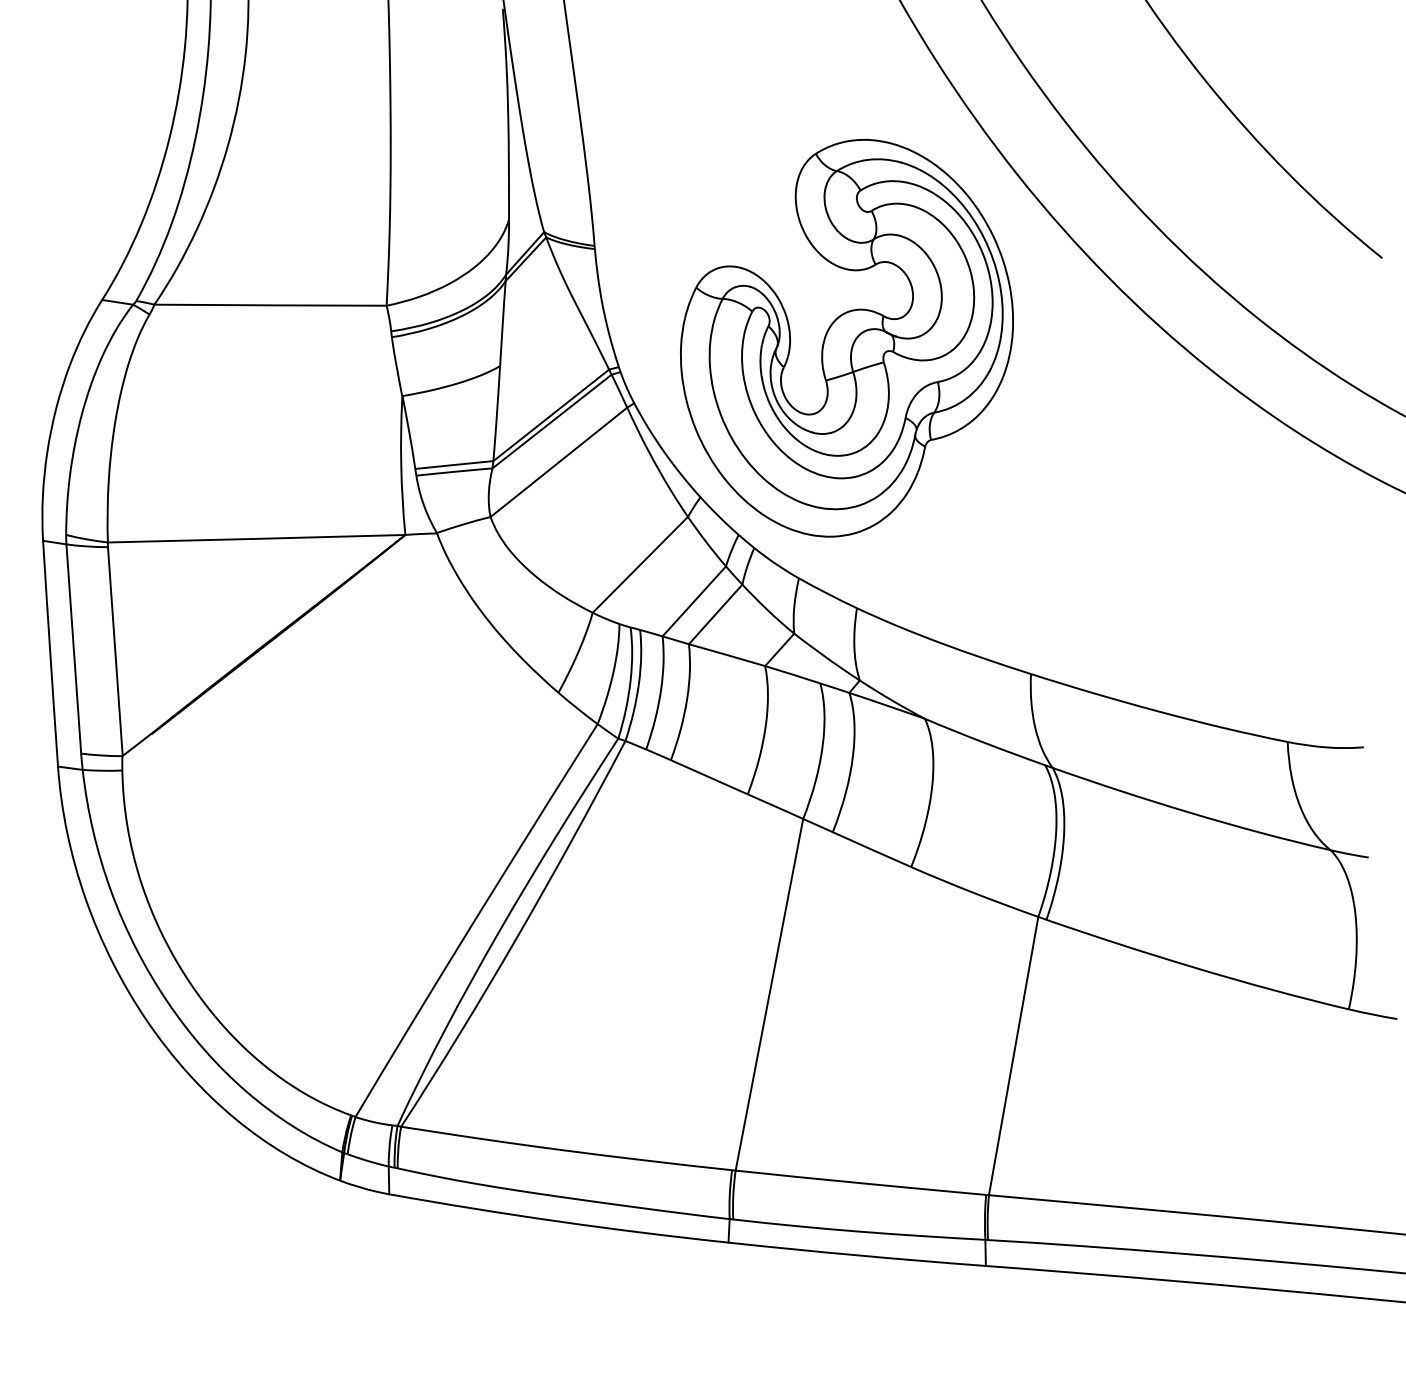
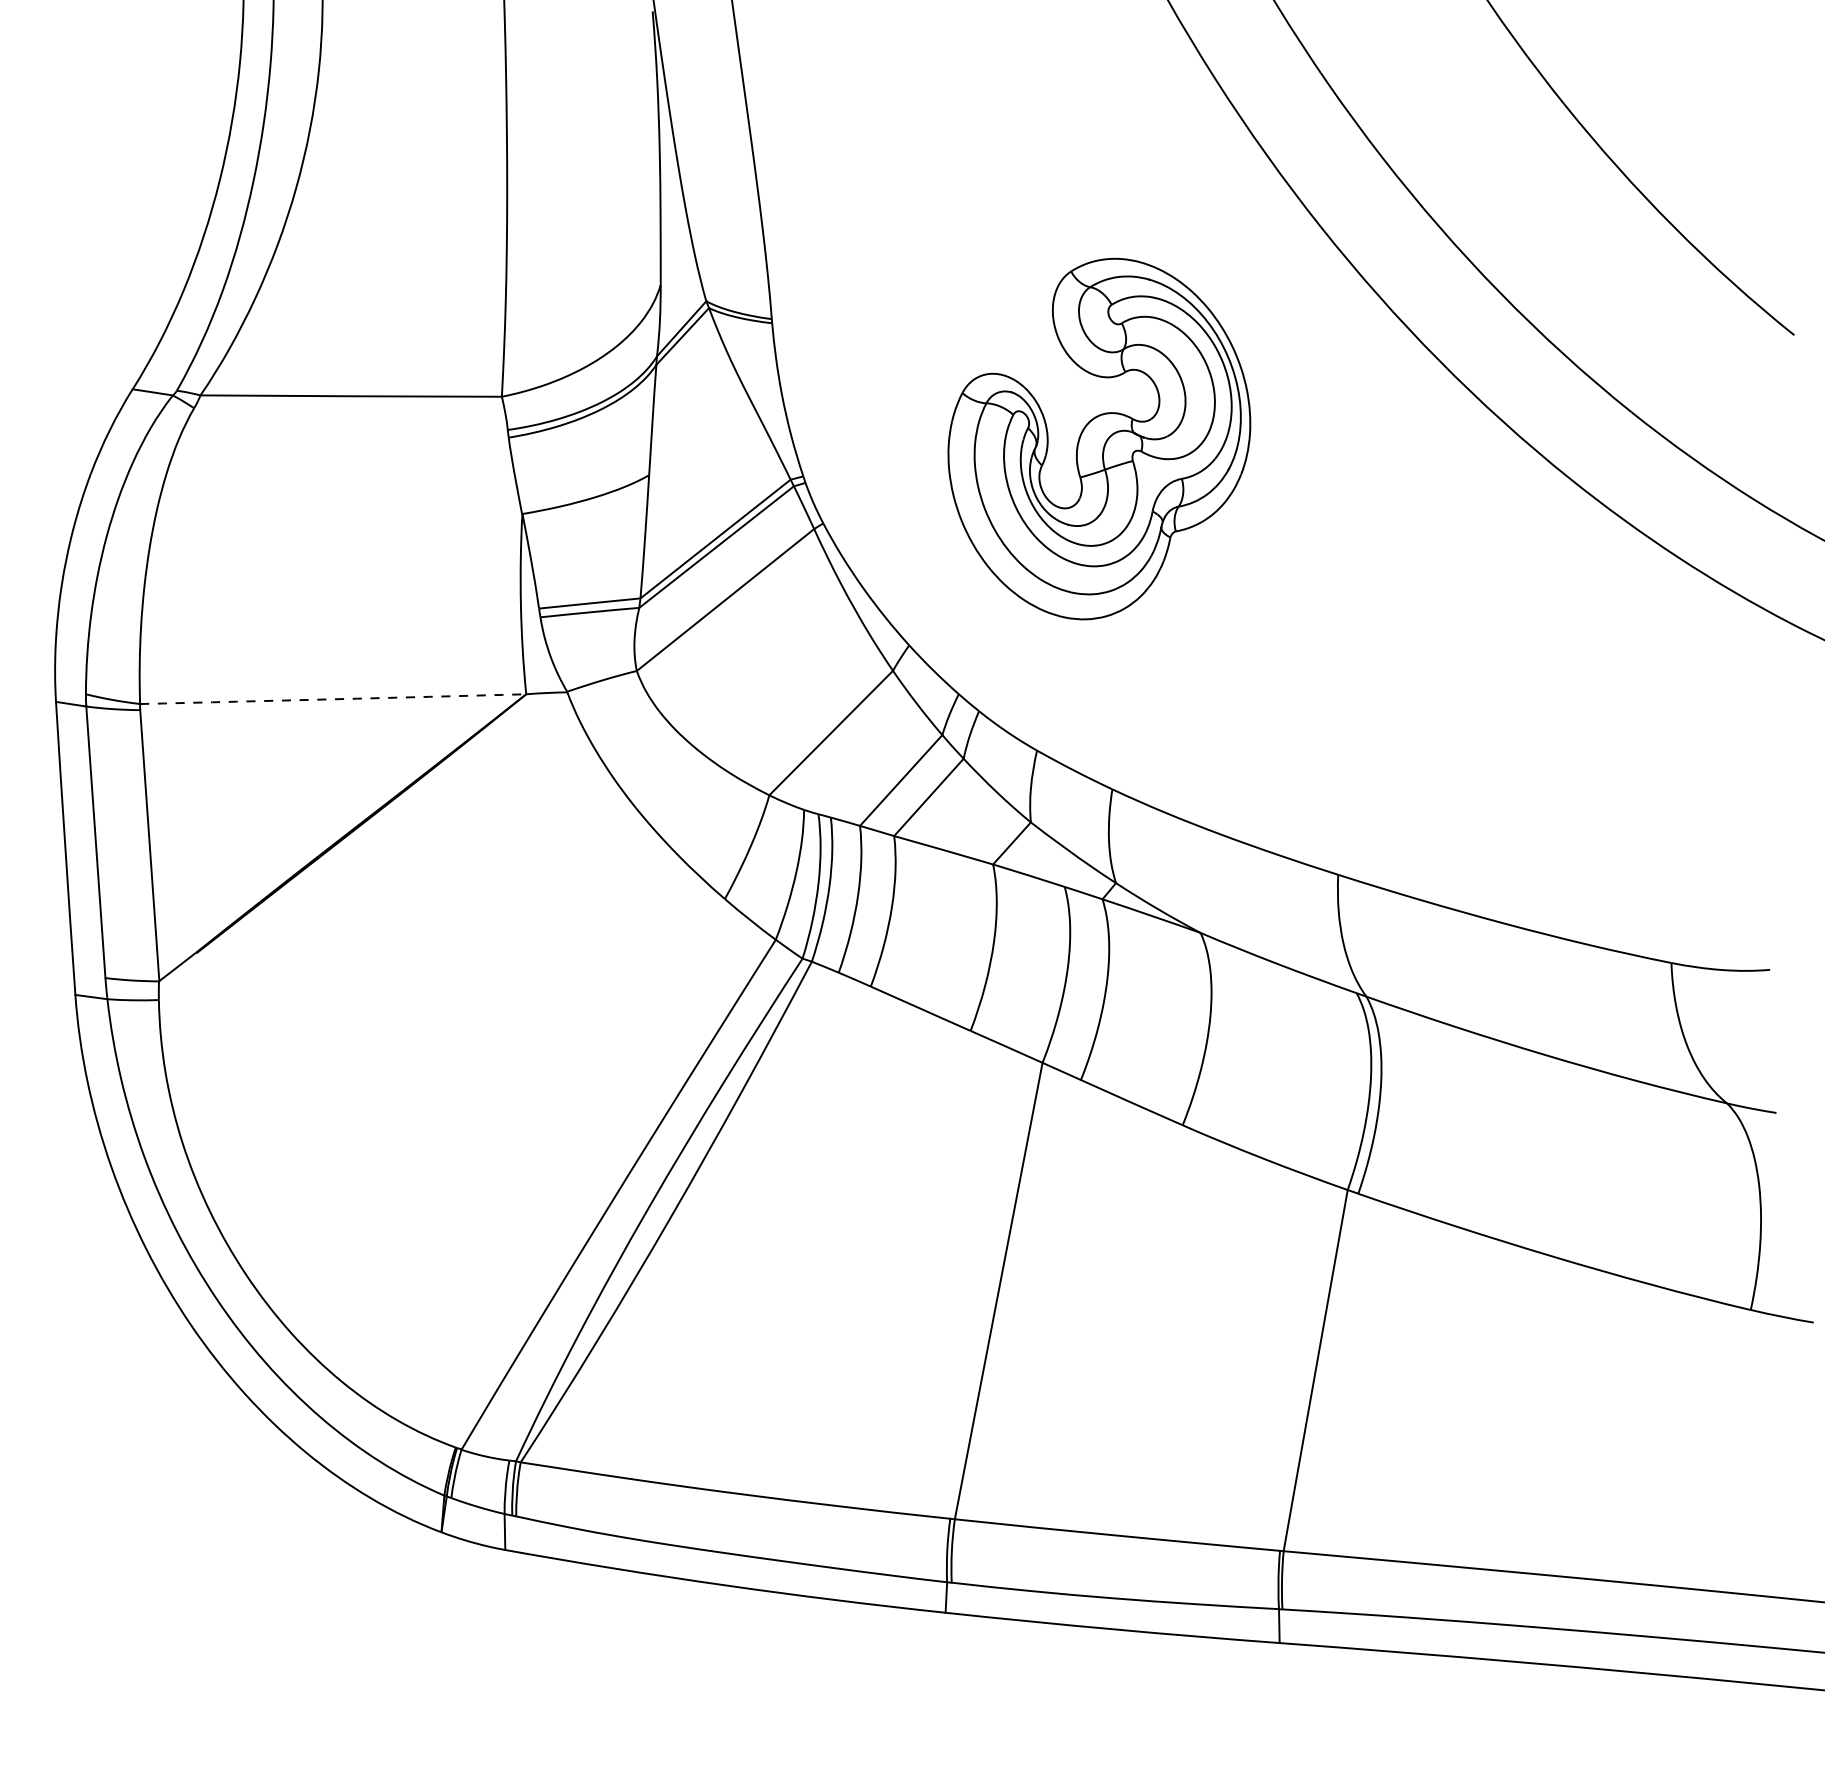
part: (846, 338) -> (1098, 439), size x0.7
arc: (256, 538) -> (332, 698), solid -> dashed

